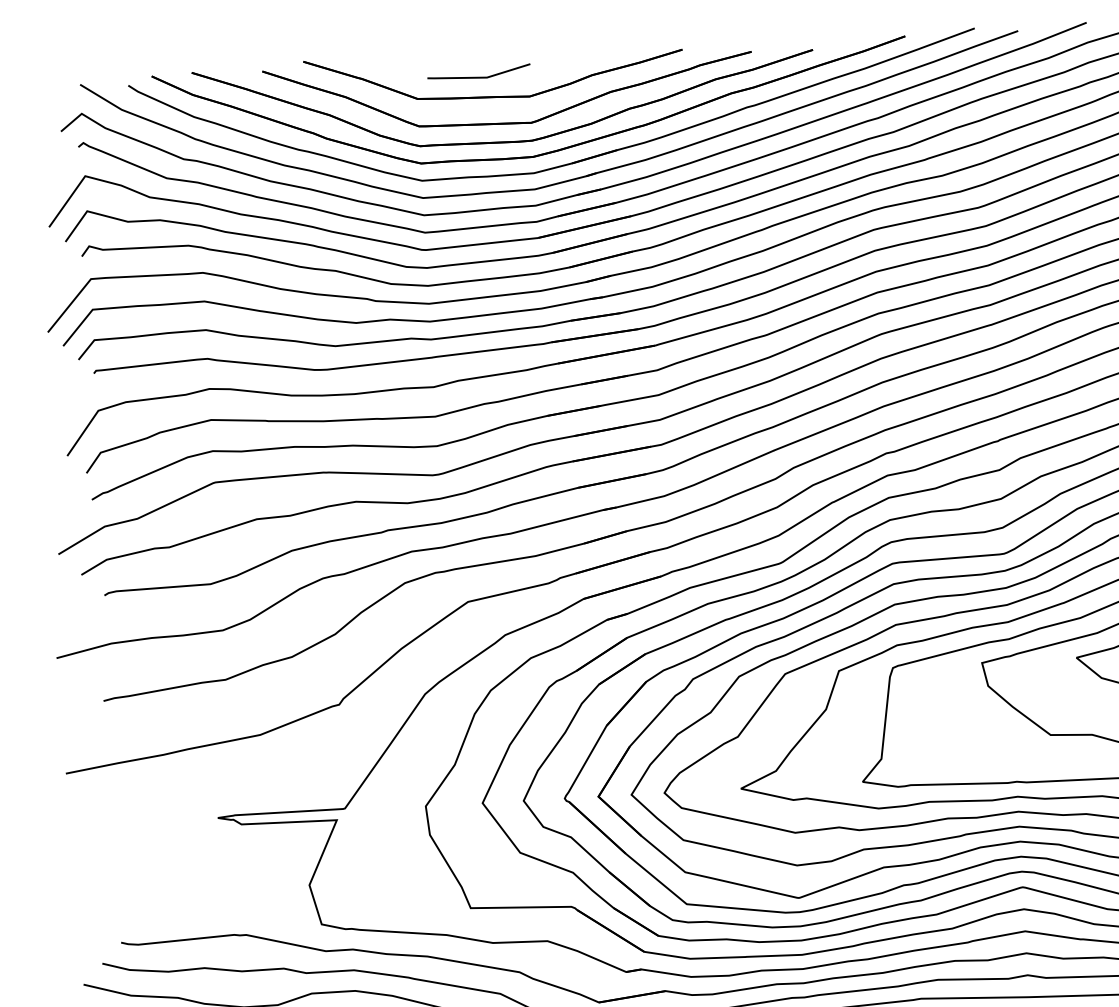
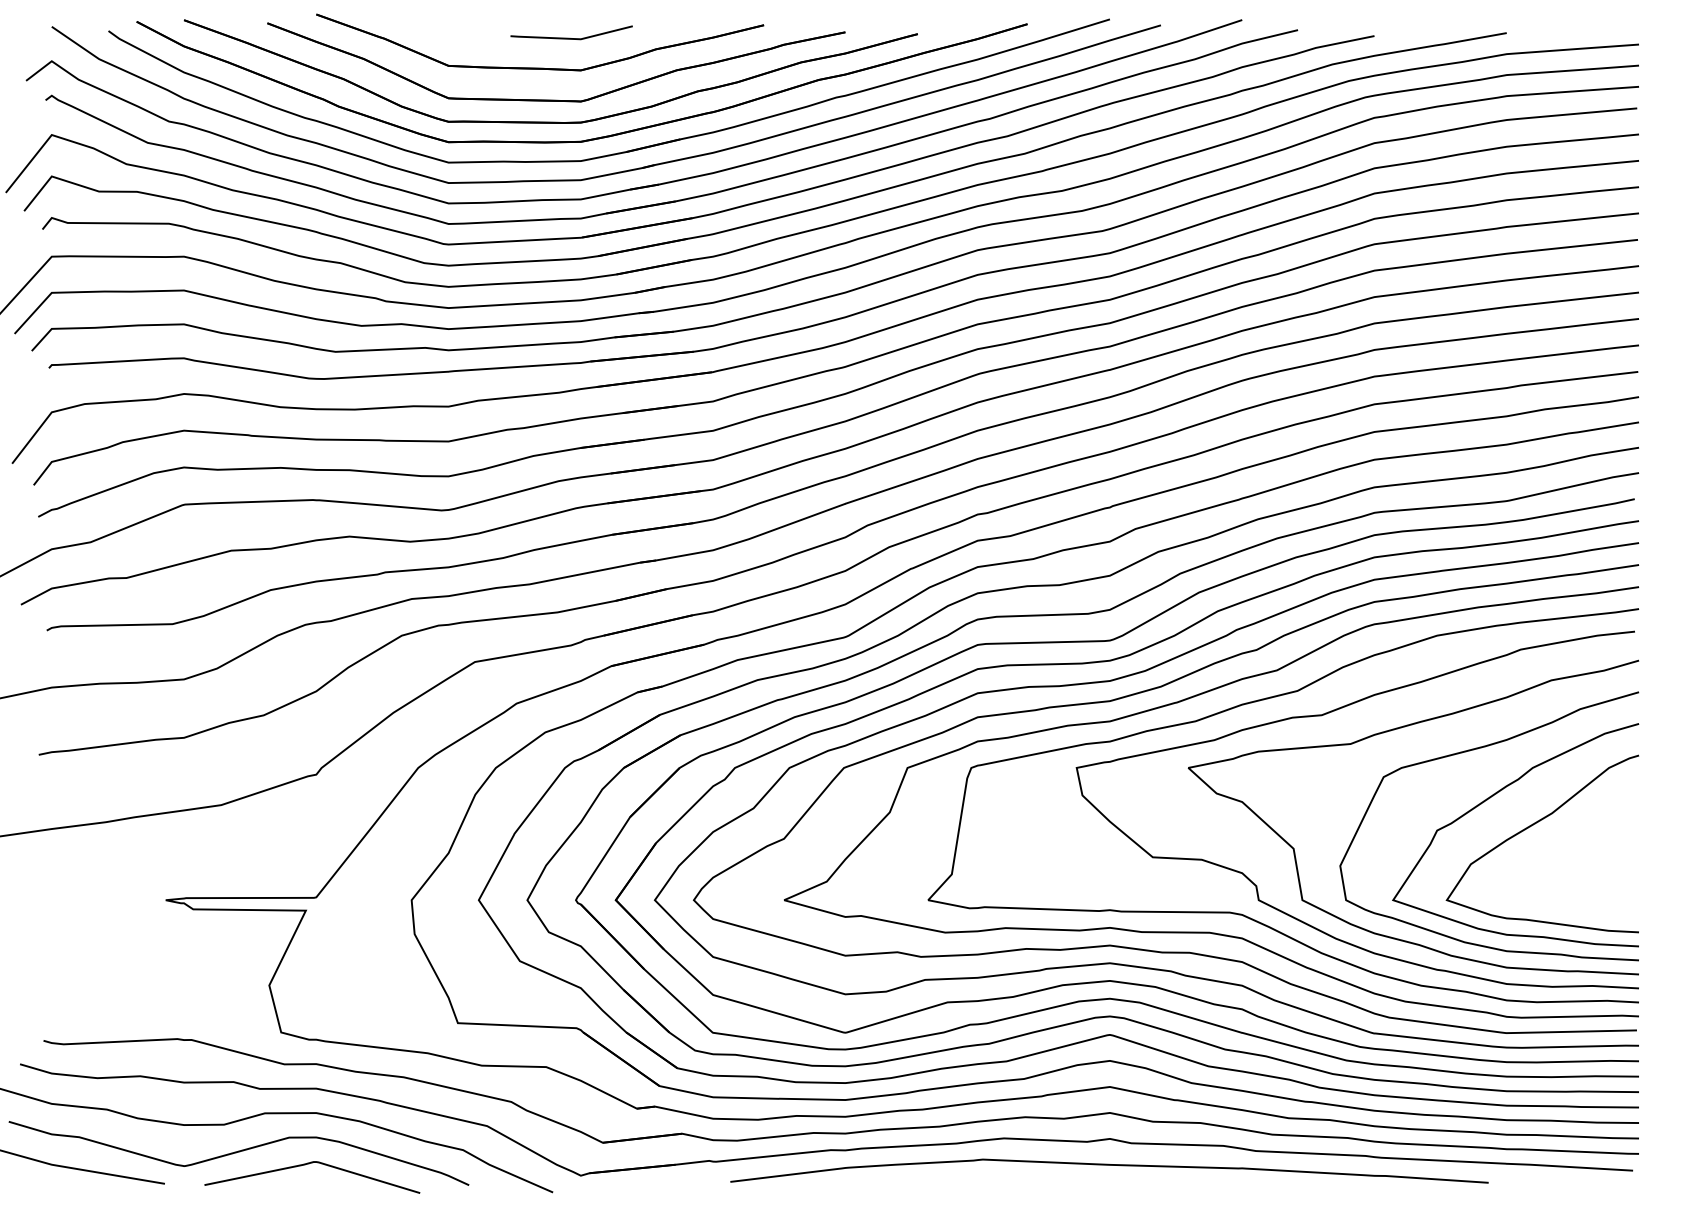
line: (477, 76) -> (569, 37), moved

